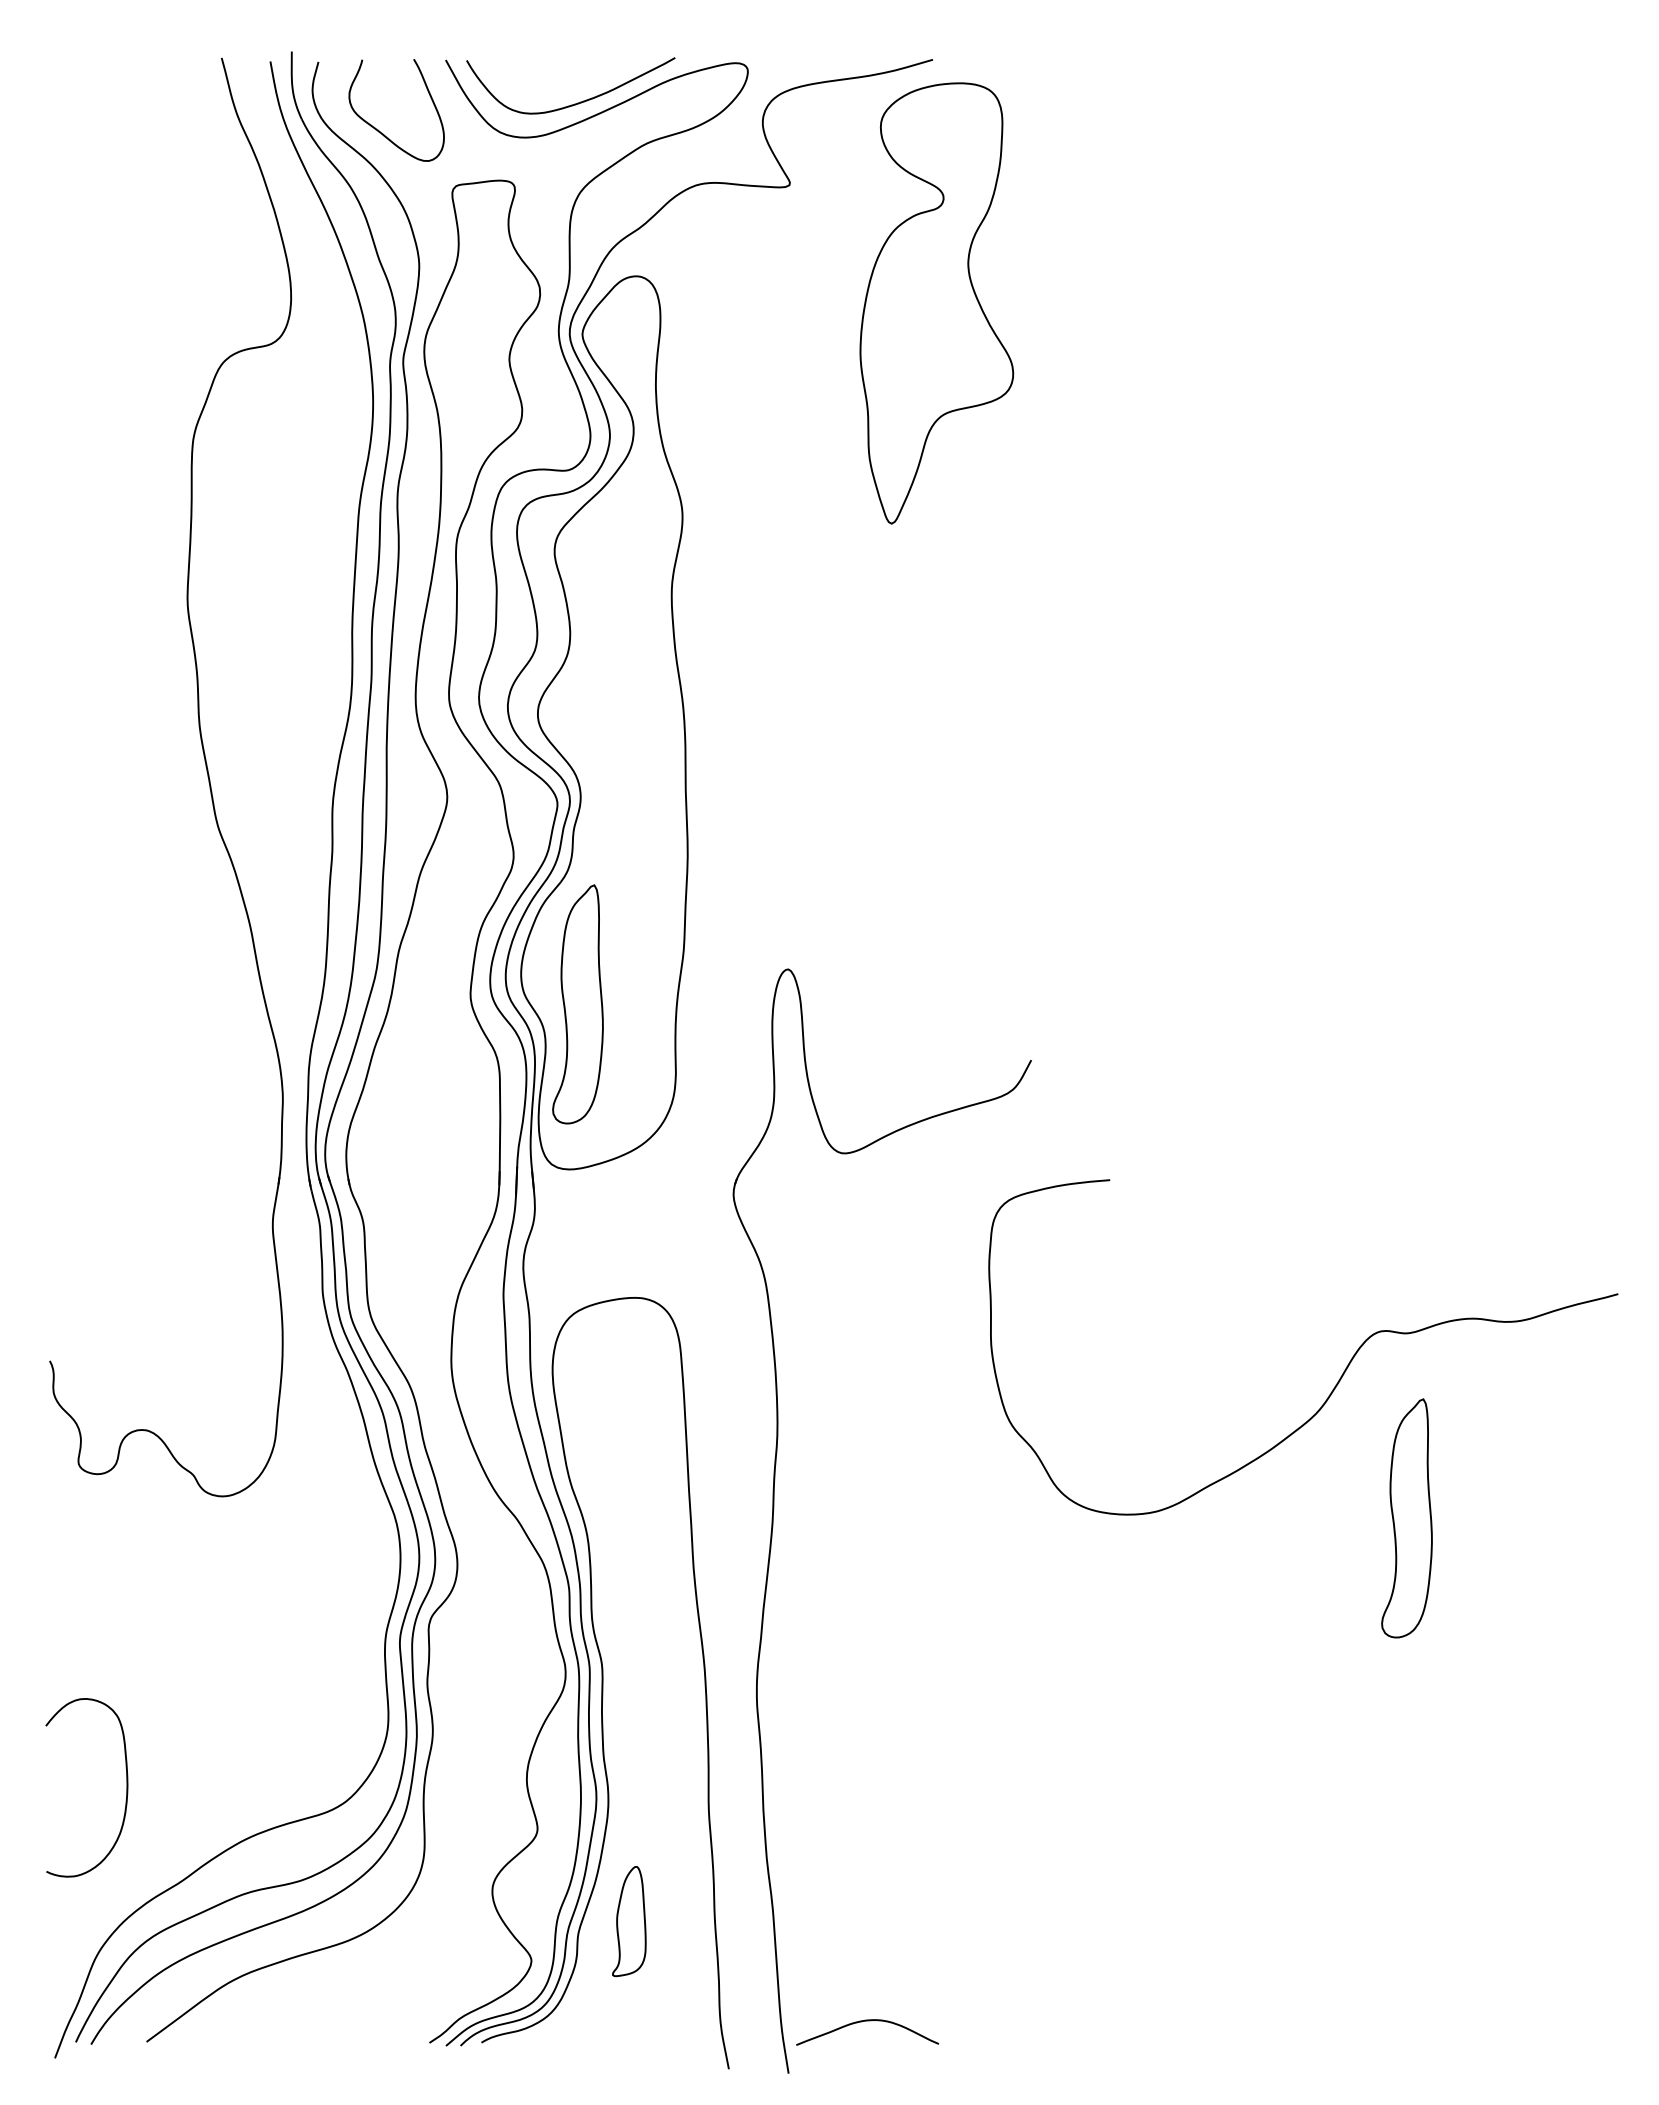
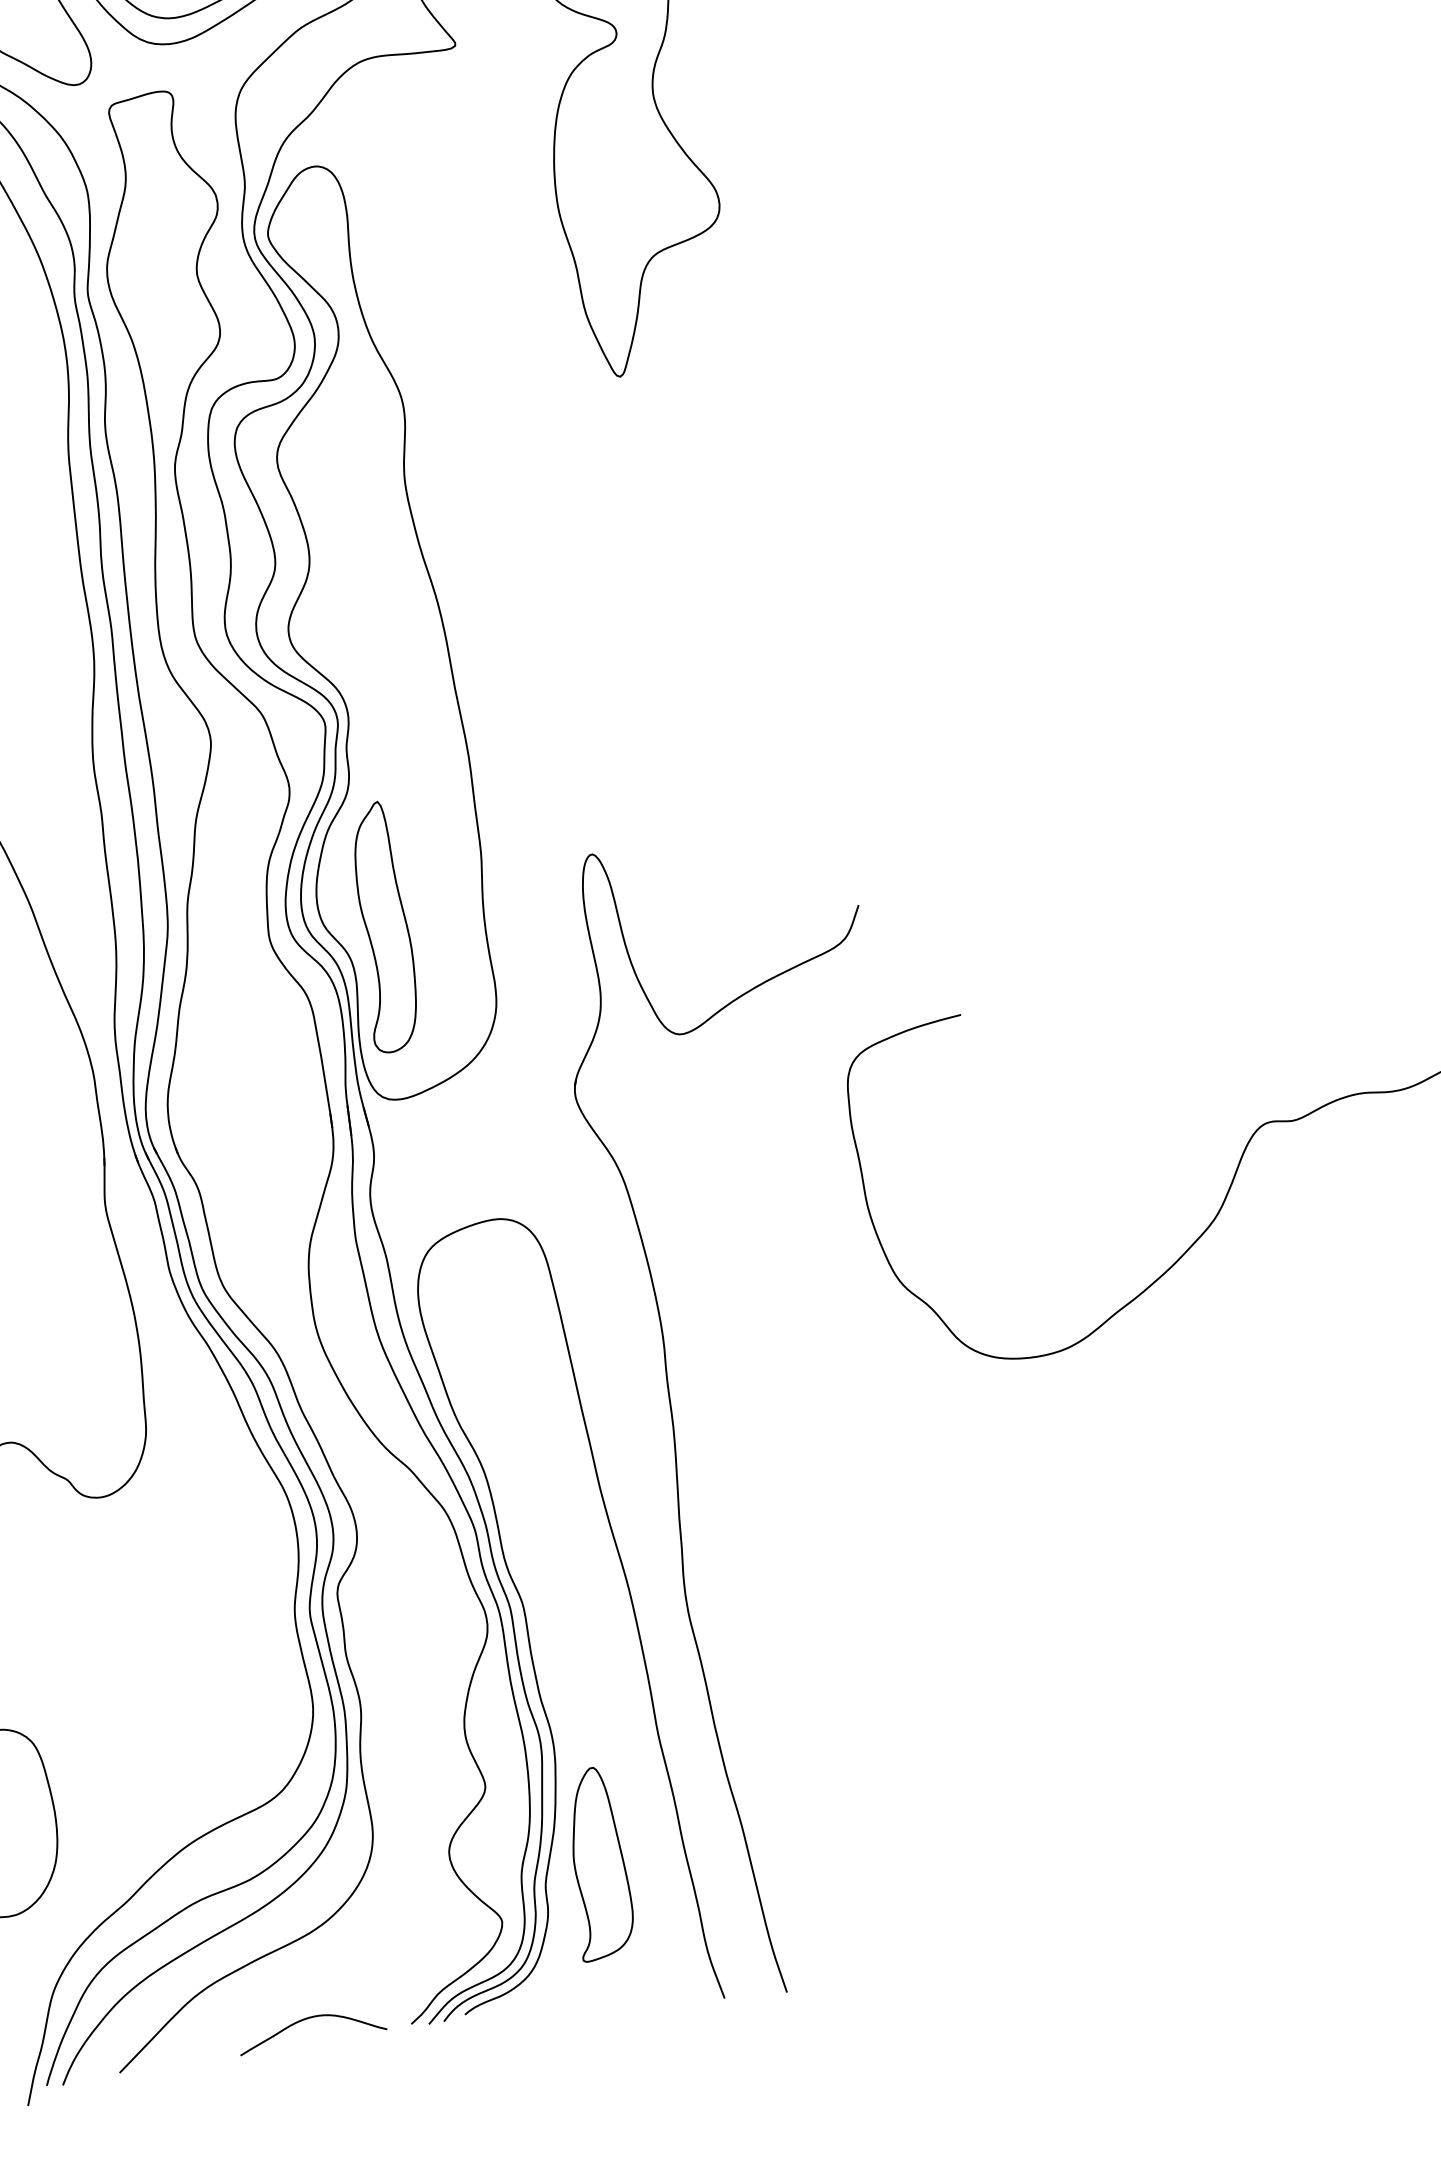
part: (1406, 1518) -> (1326, 1311), removed
part: (629, 1921) -> (596, 1863), size x1.67
curve: (867, 2021) -> (309, 2018), moved

